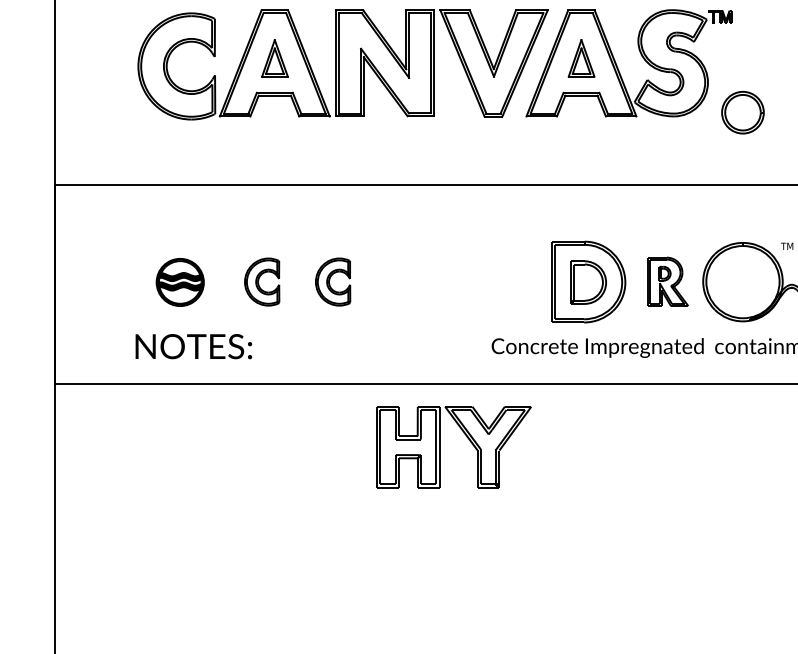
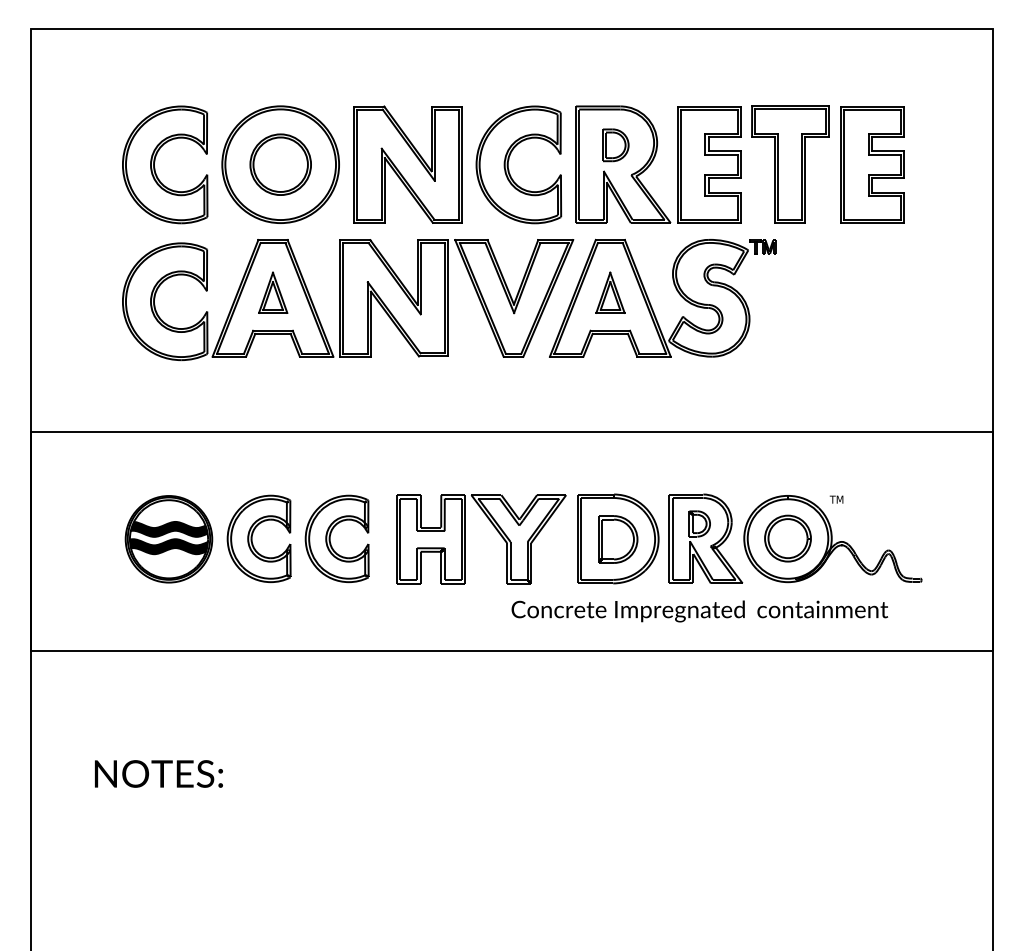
part: (742, 112) -> (787, 538), moved
part: (261, 281) -> (258, 538), size x1.67
part: (332, 281) -> (336, 538), size x1.67
part: (667, 281) -> (705, 538), size x1.67
part: (179, 282) -> (168, 539), size x1.67
text: (193, 346) -> (158, 773), moved
part: (439, 447) -> (465, 539), moved

